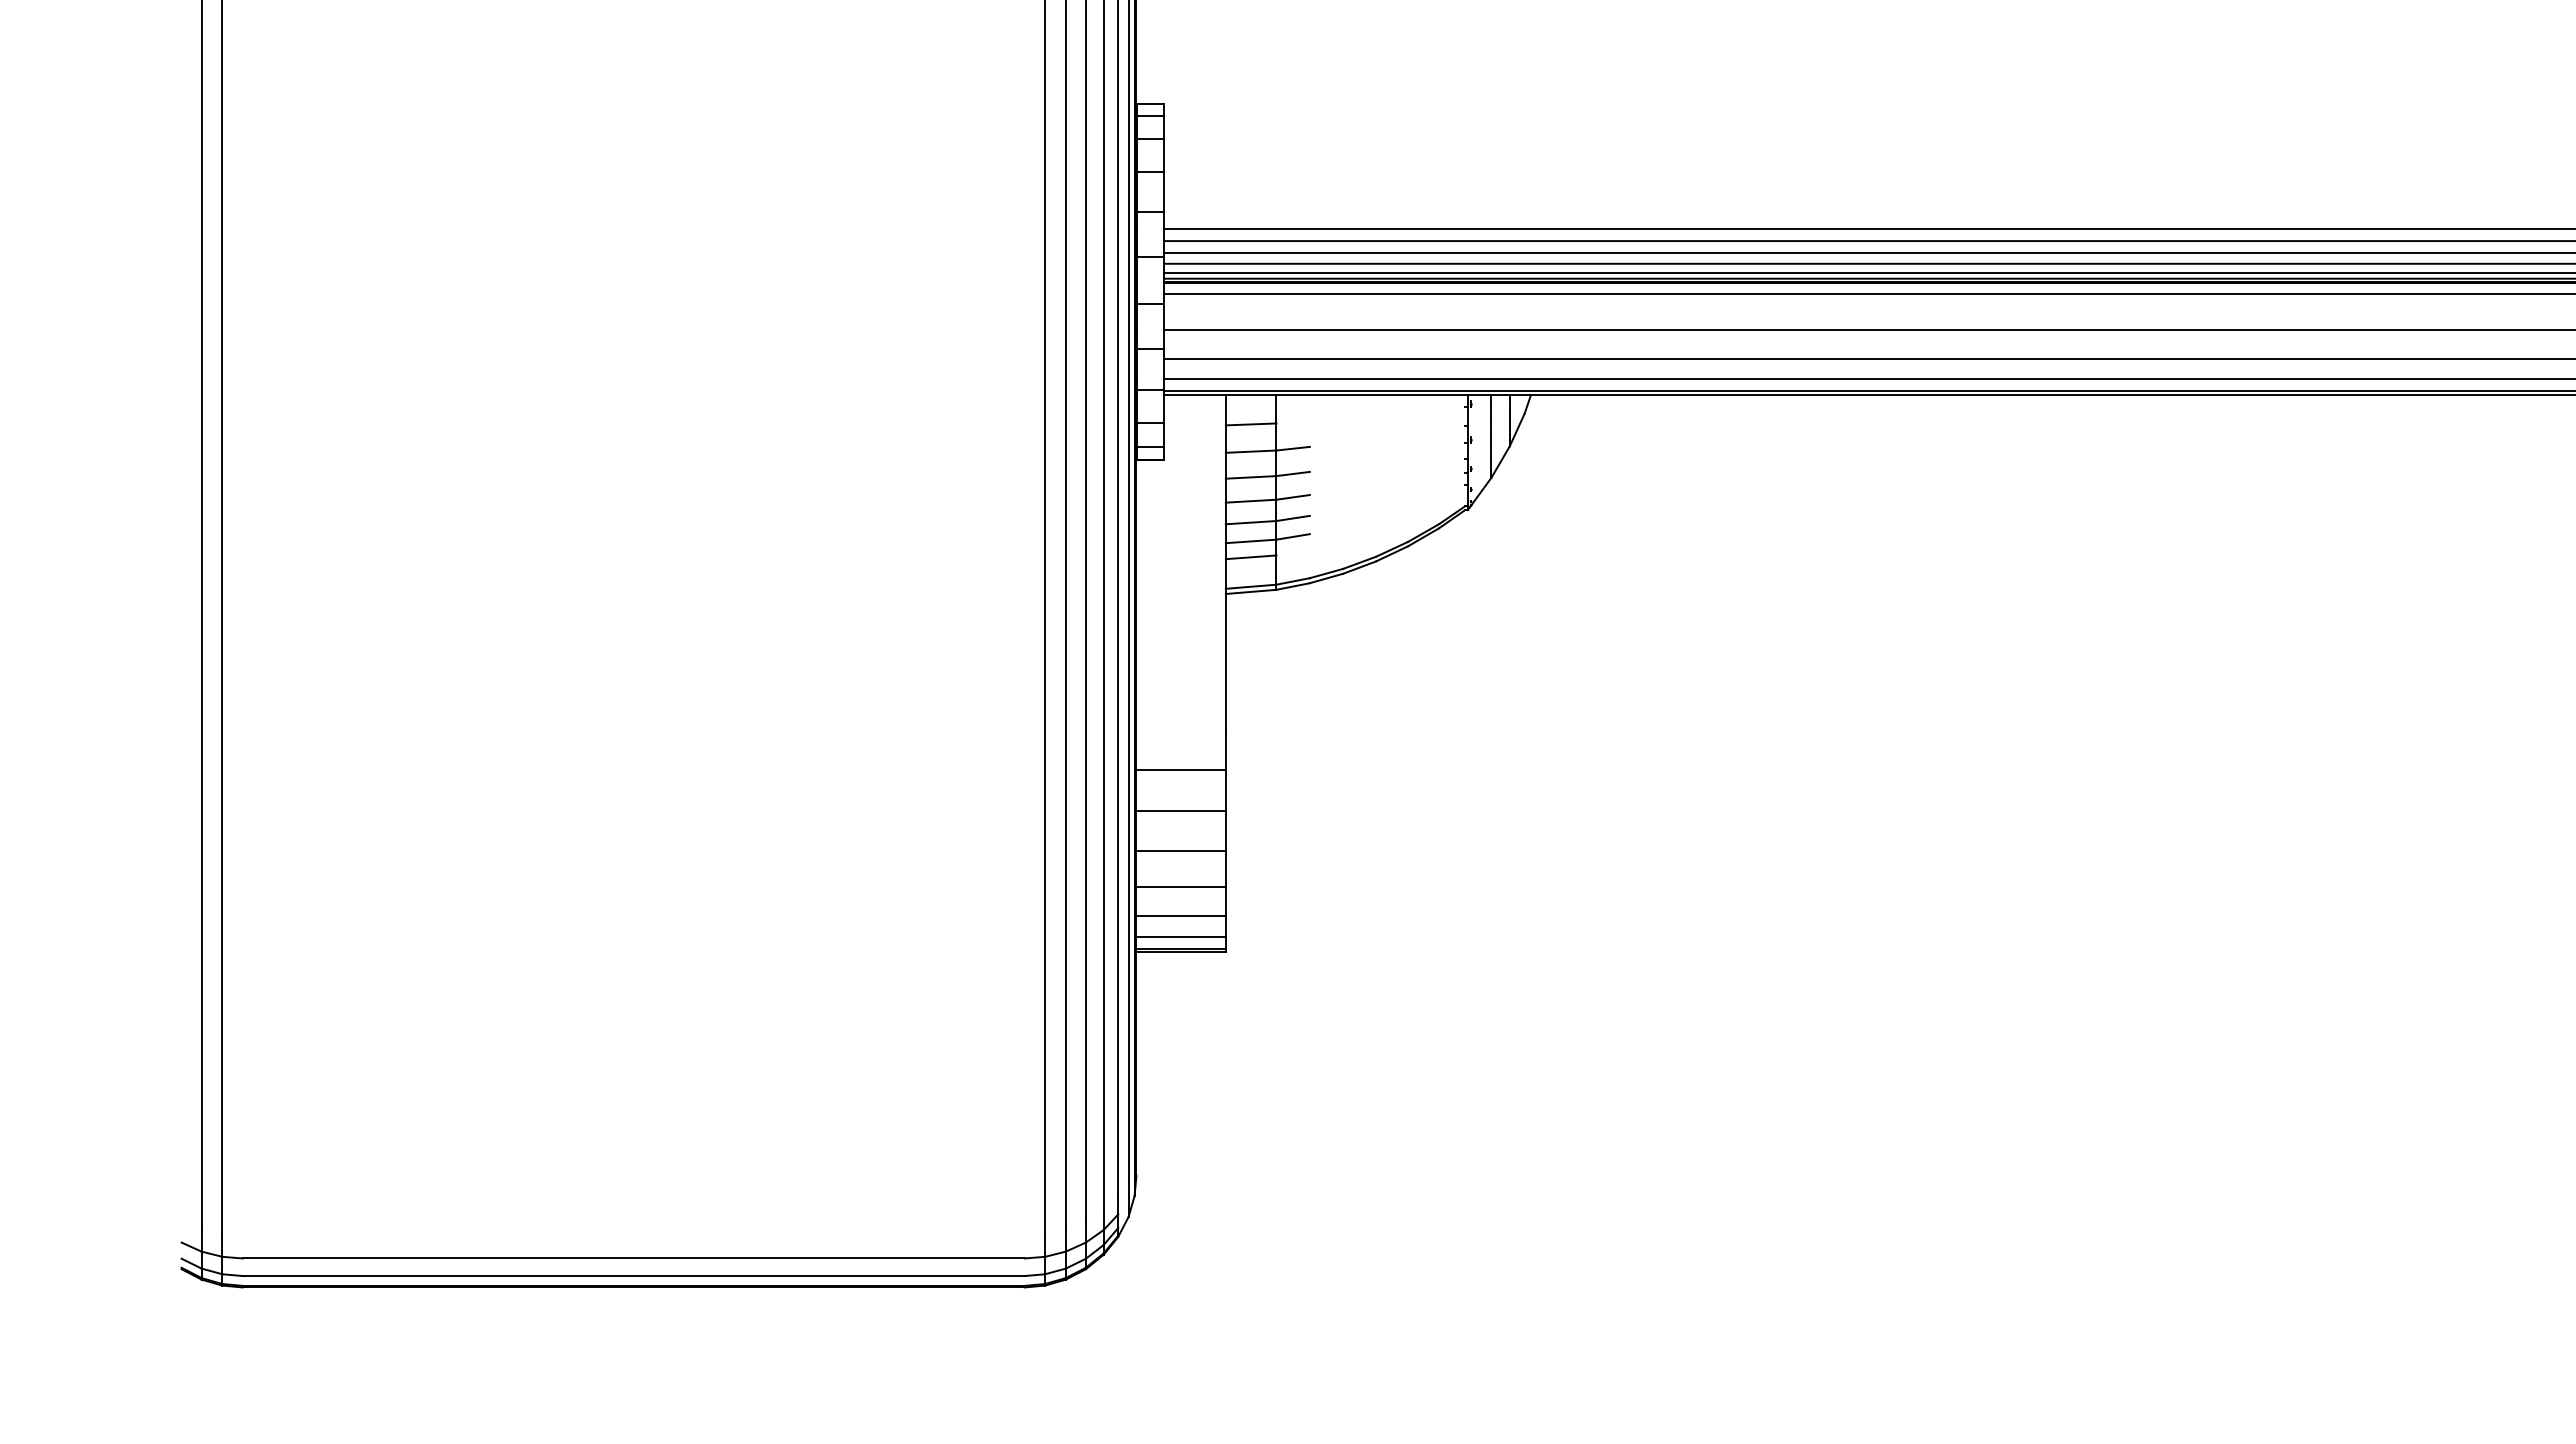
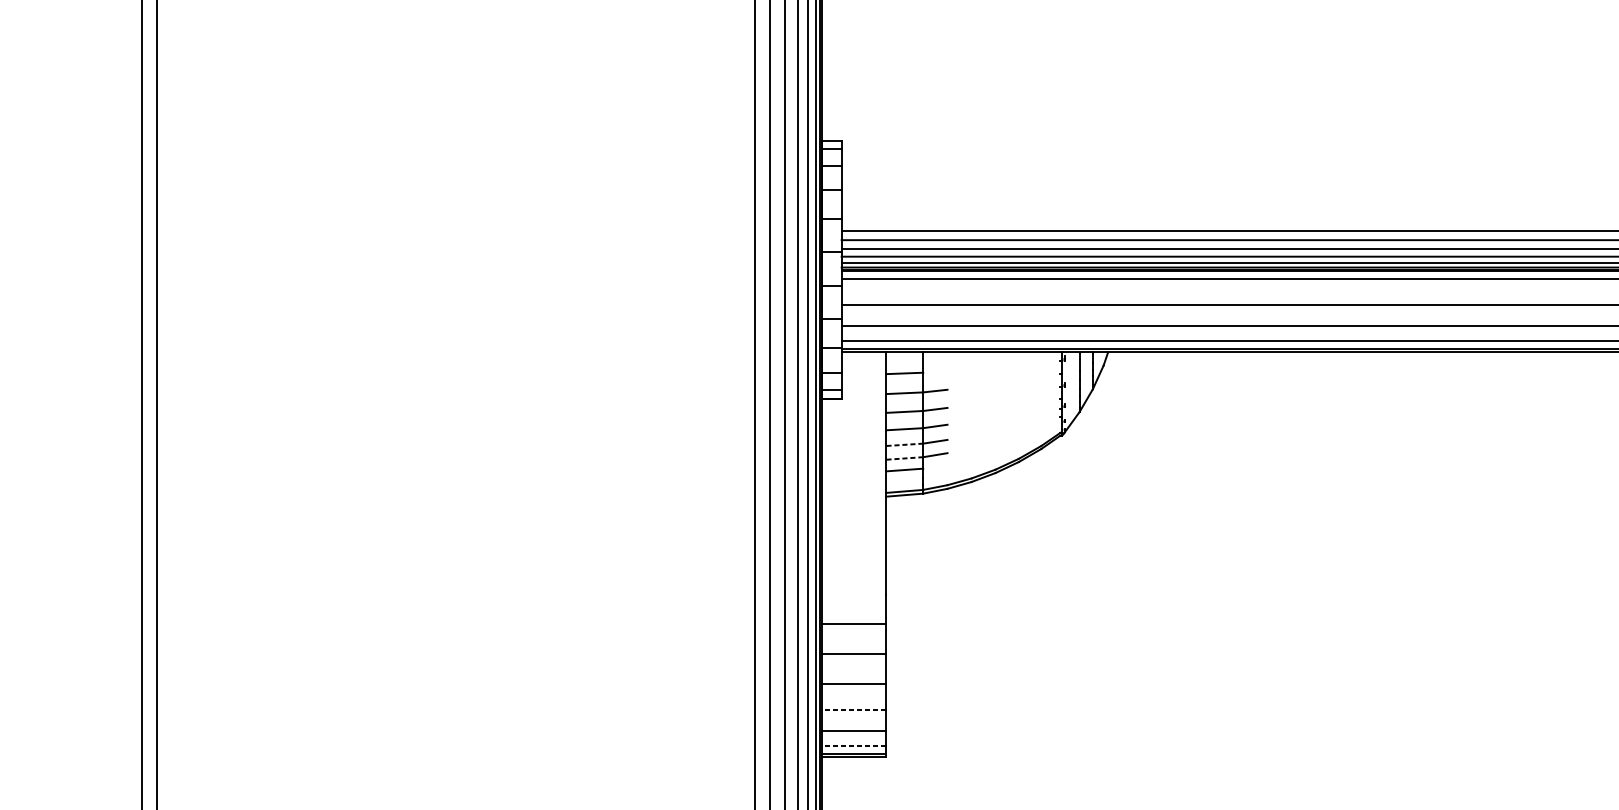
line: (1251, 522) -> (905, 444), solid -> dashed
line: (1251, 541) -> (905, 458), solid -> dashed
line: (1181, 886) -> (854, 709), solid -> dashed
line: (1181, 936) -> (854, 745), solid -> dashed

